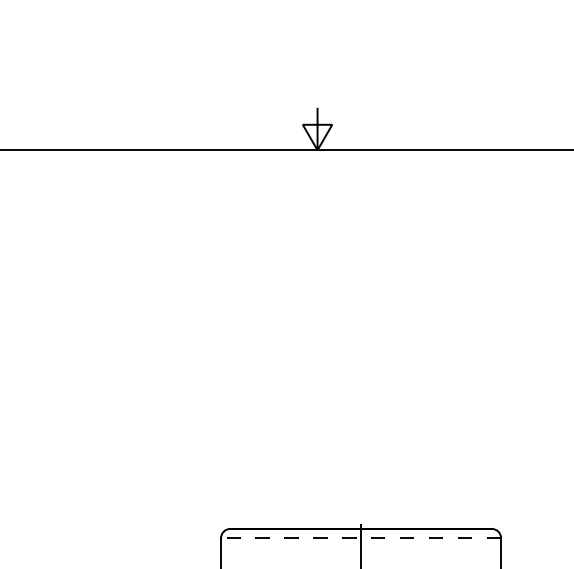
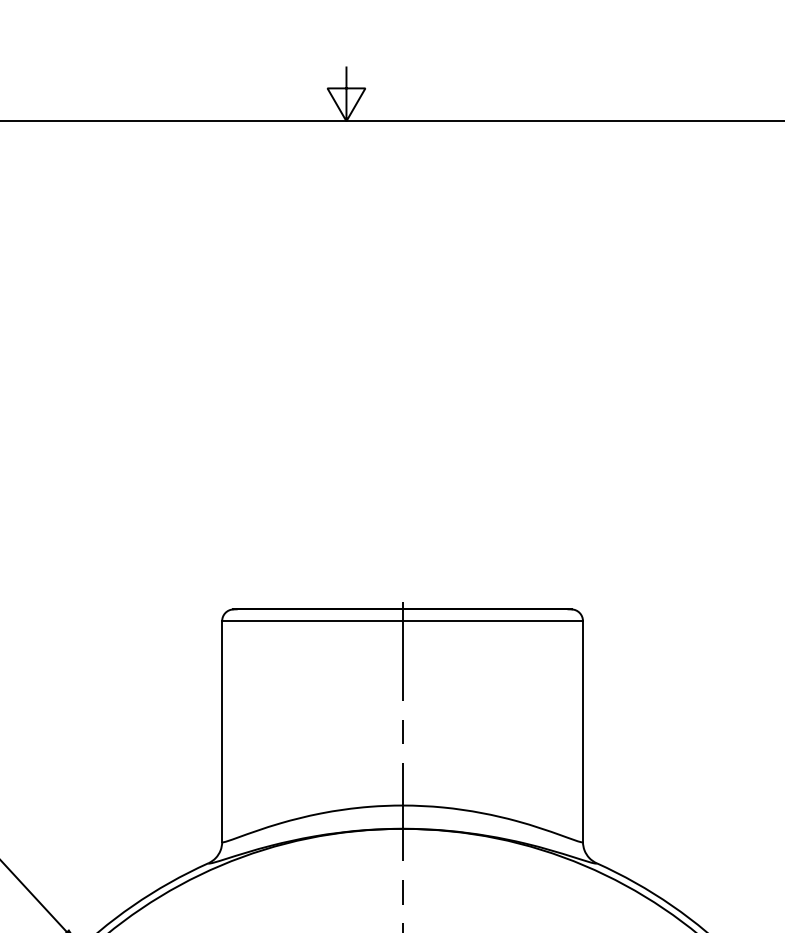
line: (361, 538) -> (402, 621), dashed -> solid

